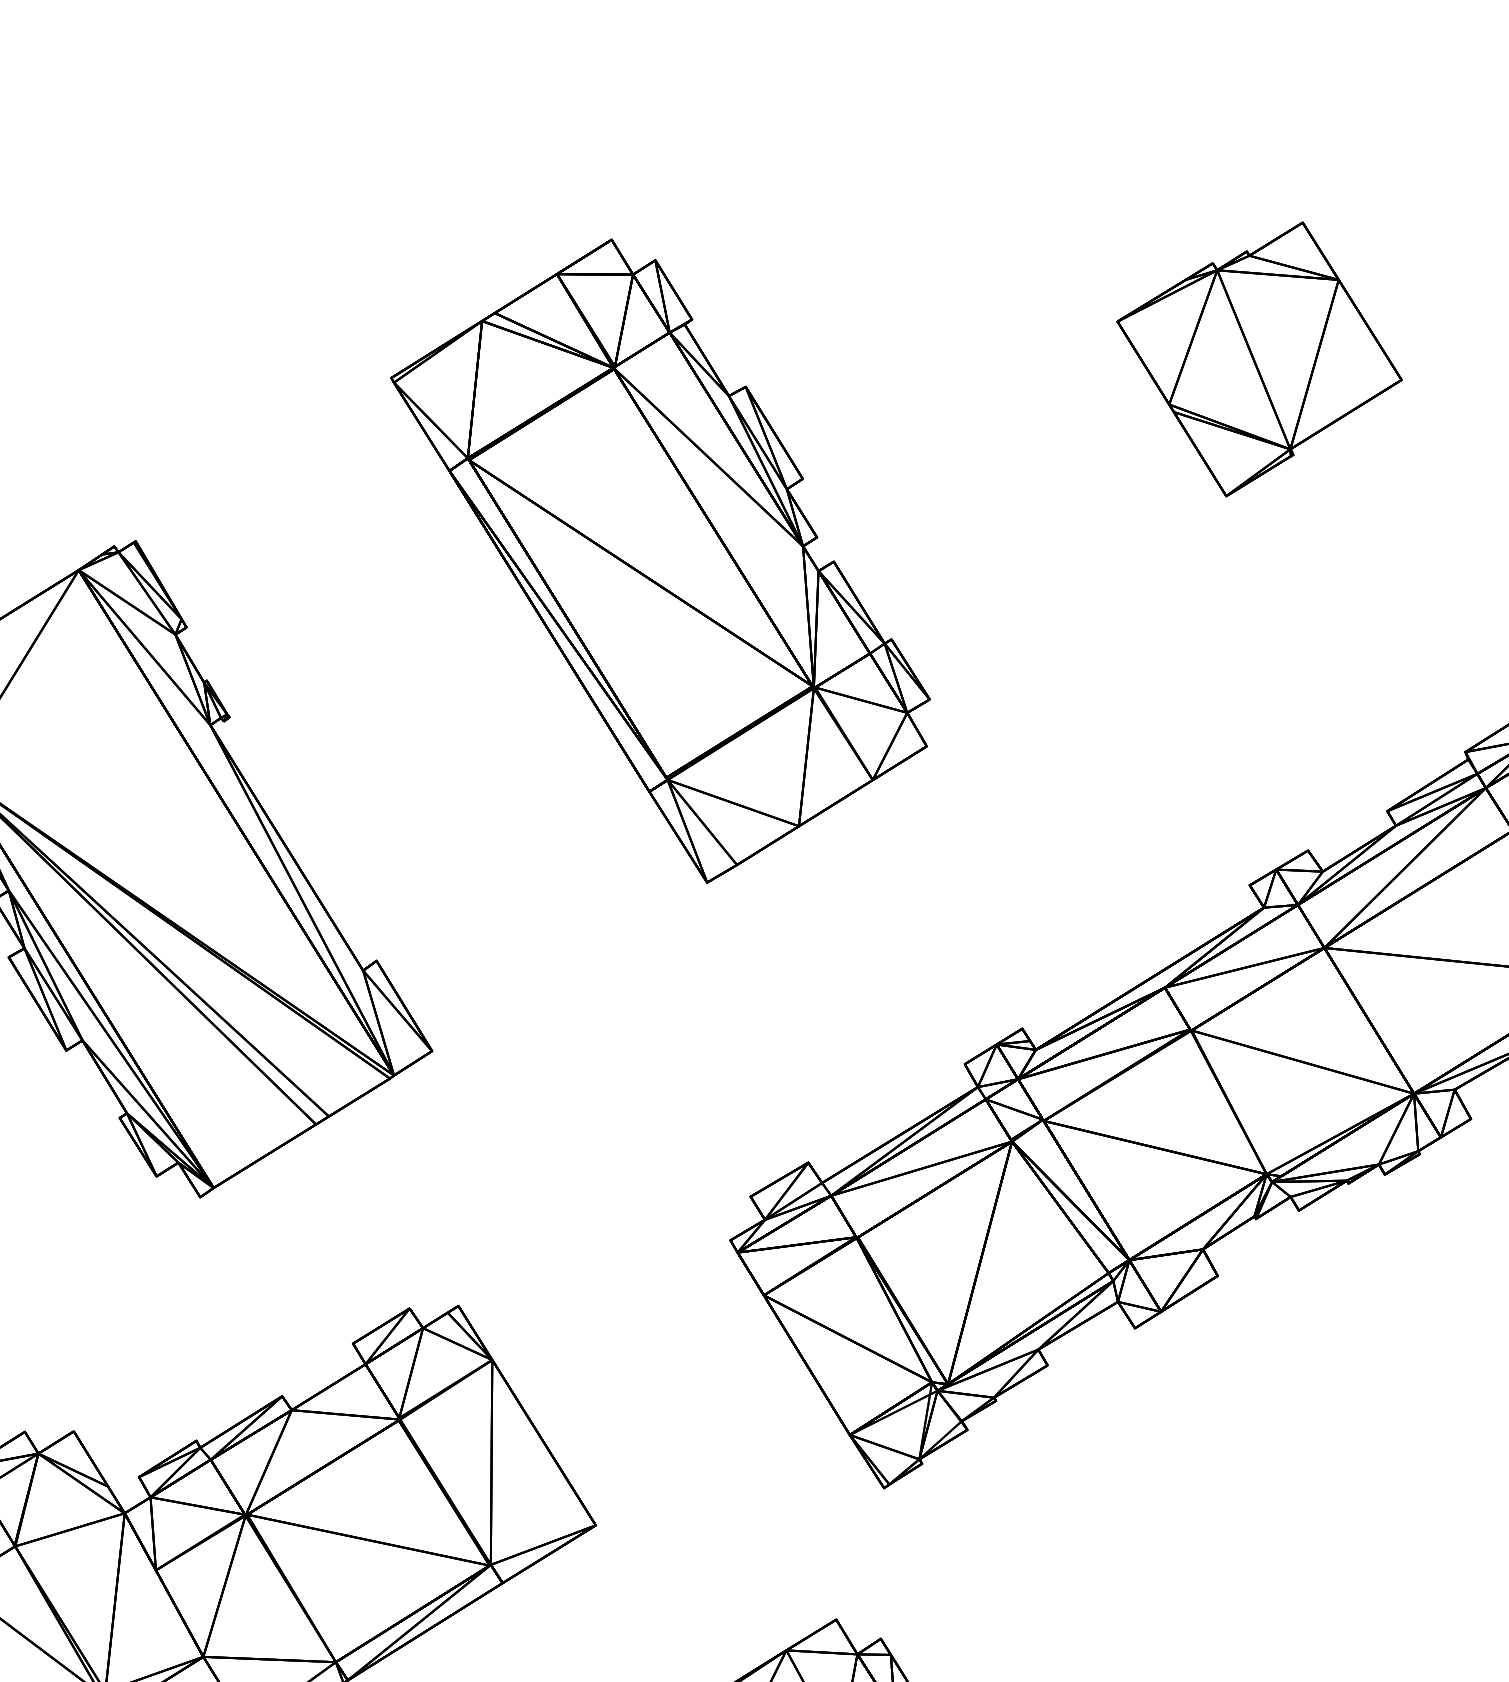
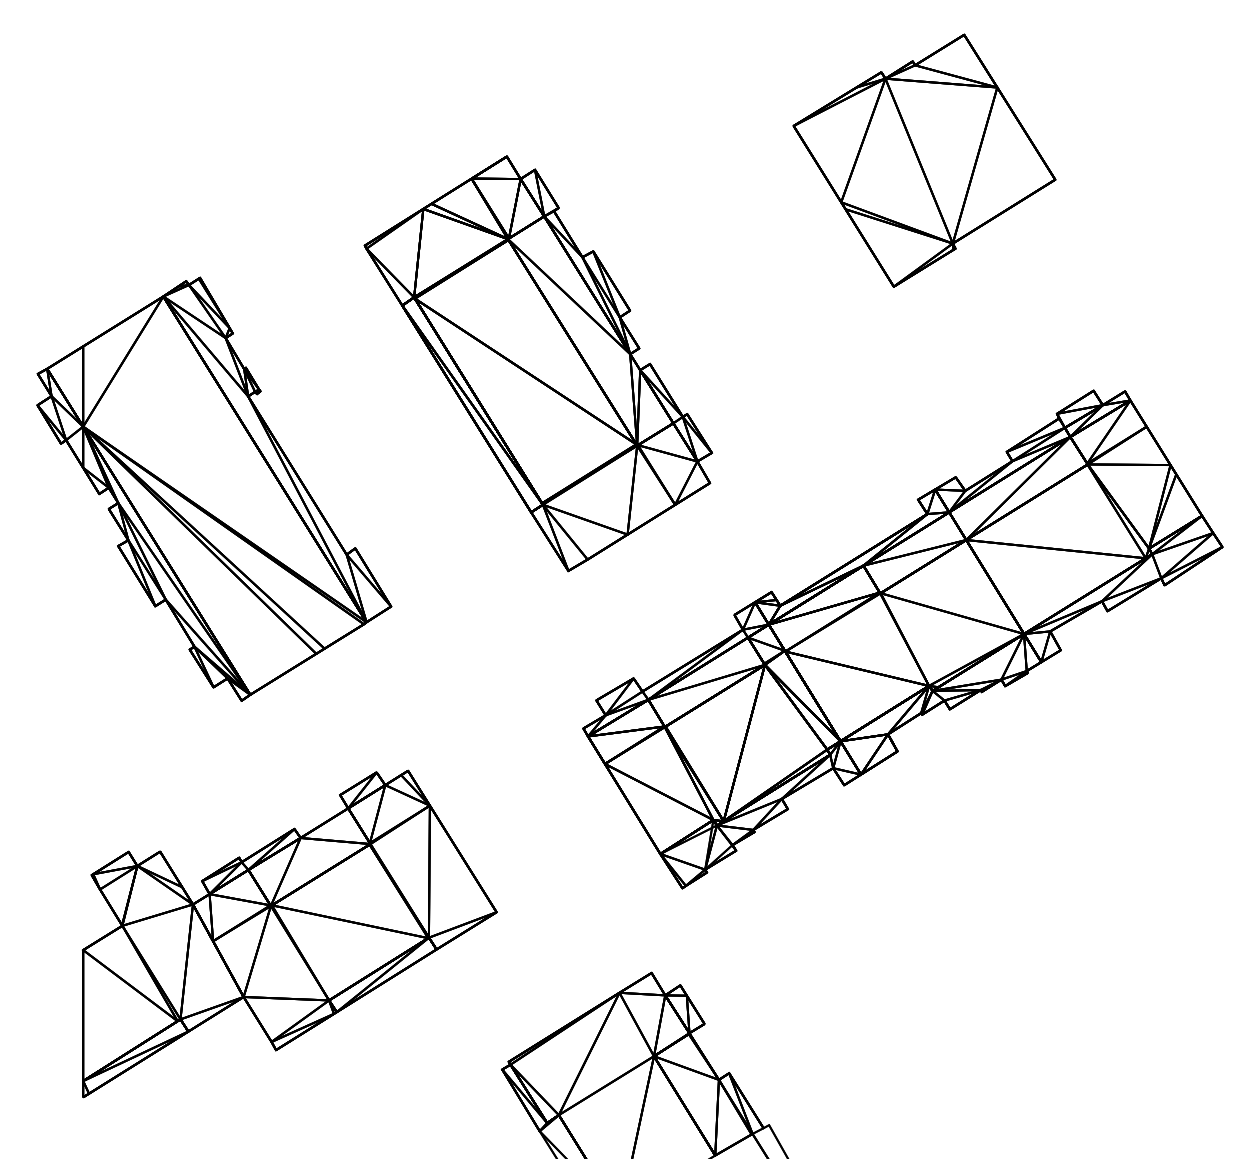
part: (1259, 359) -> (924, 160), size x1.43
part: (659, 560) -> (537, 363), moved

